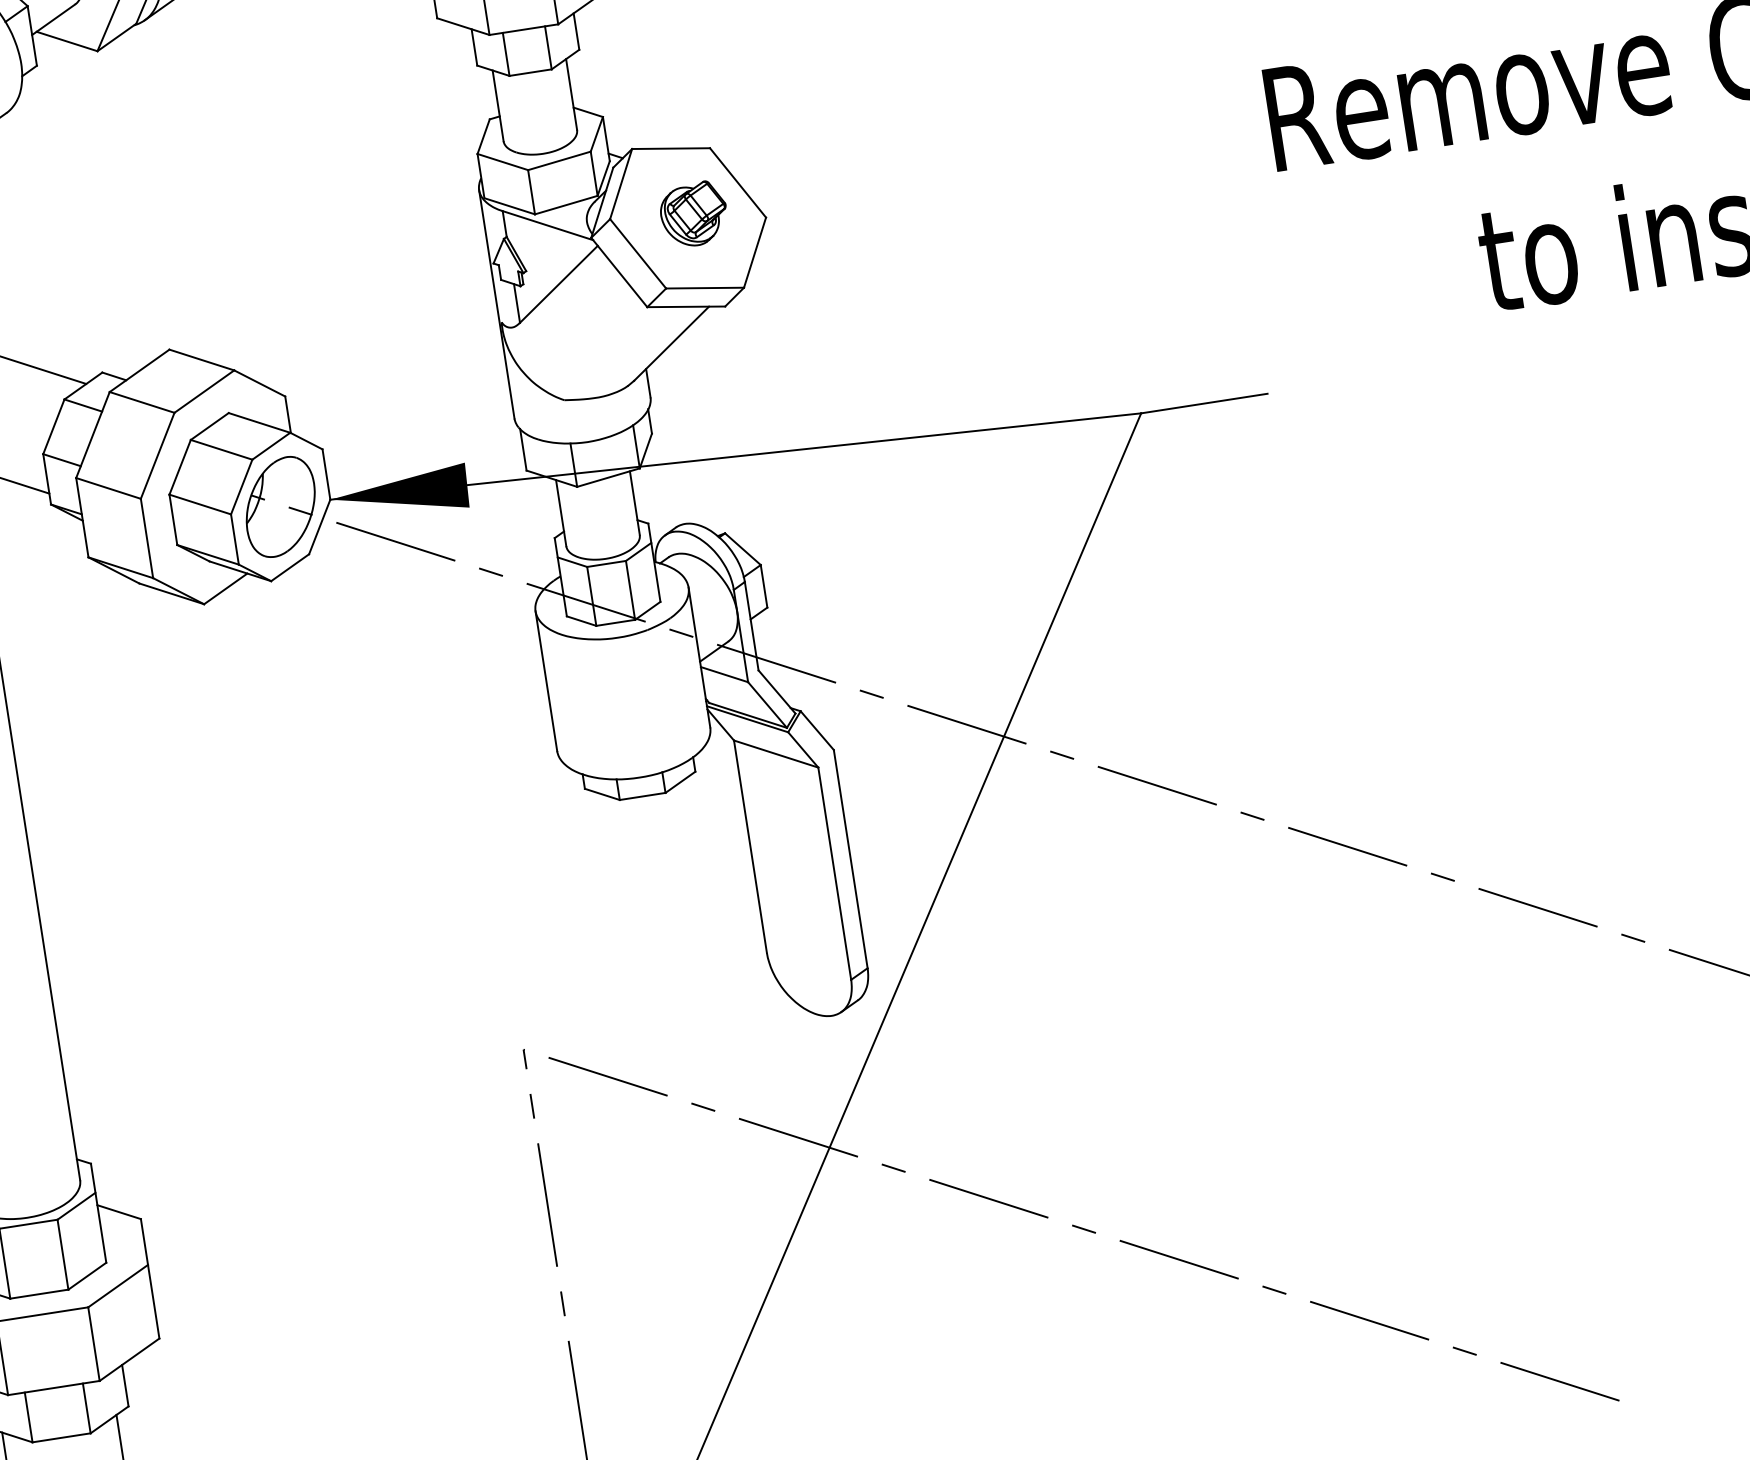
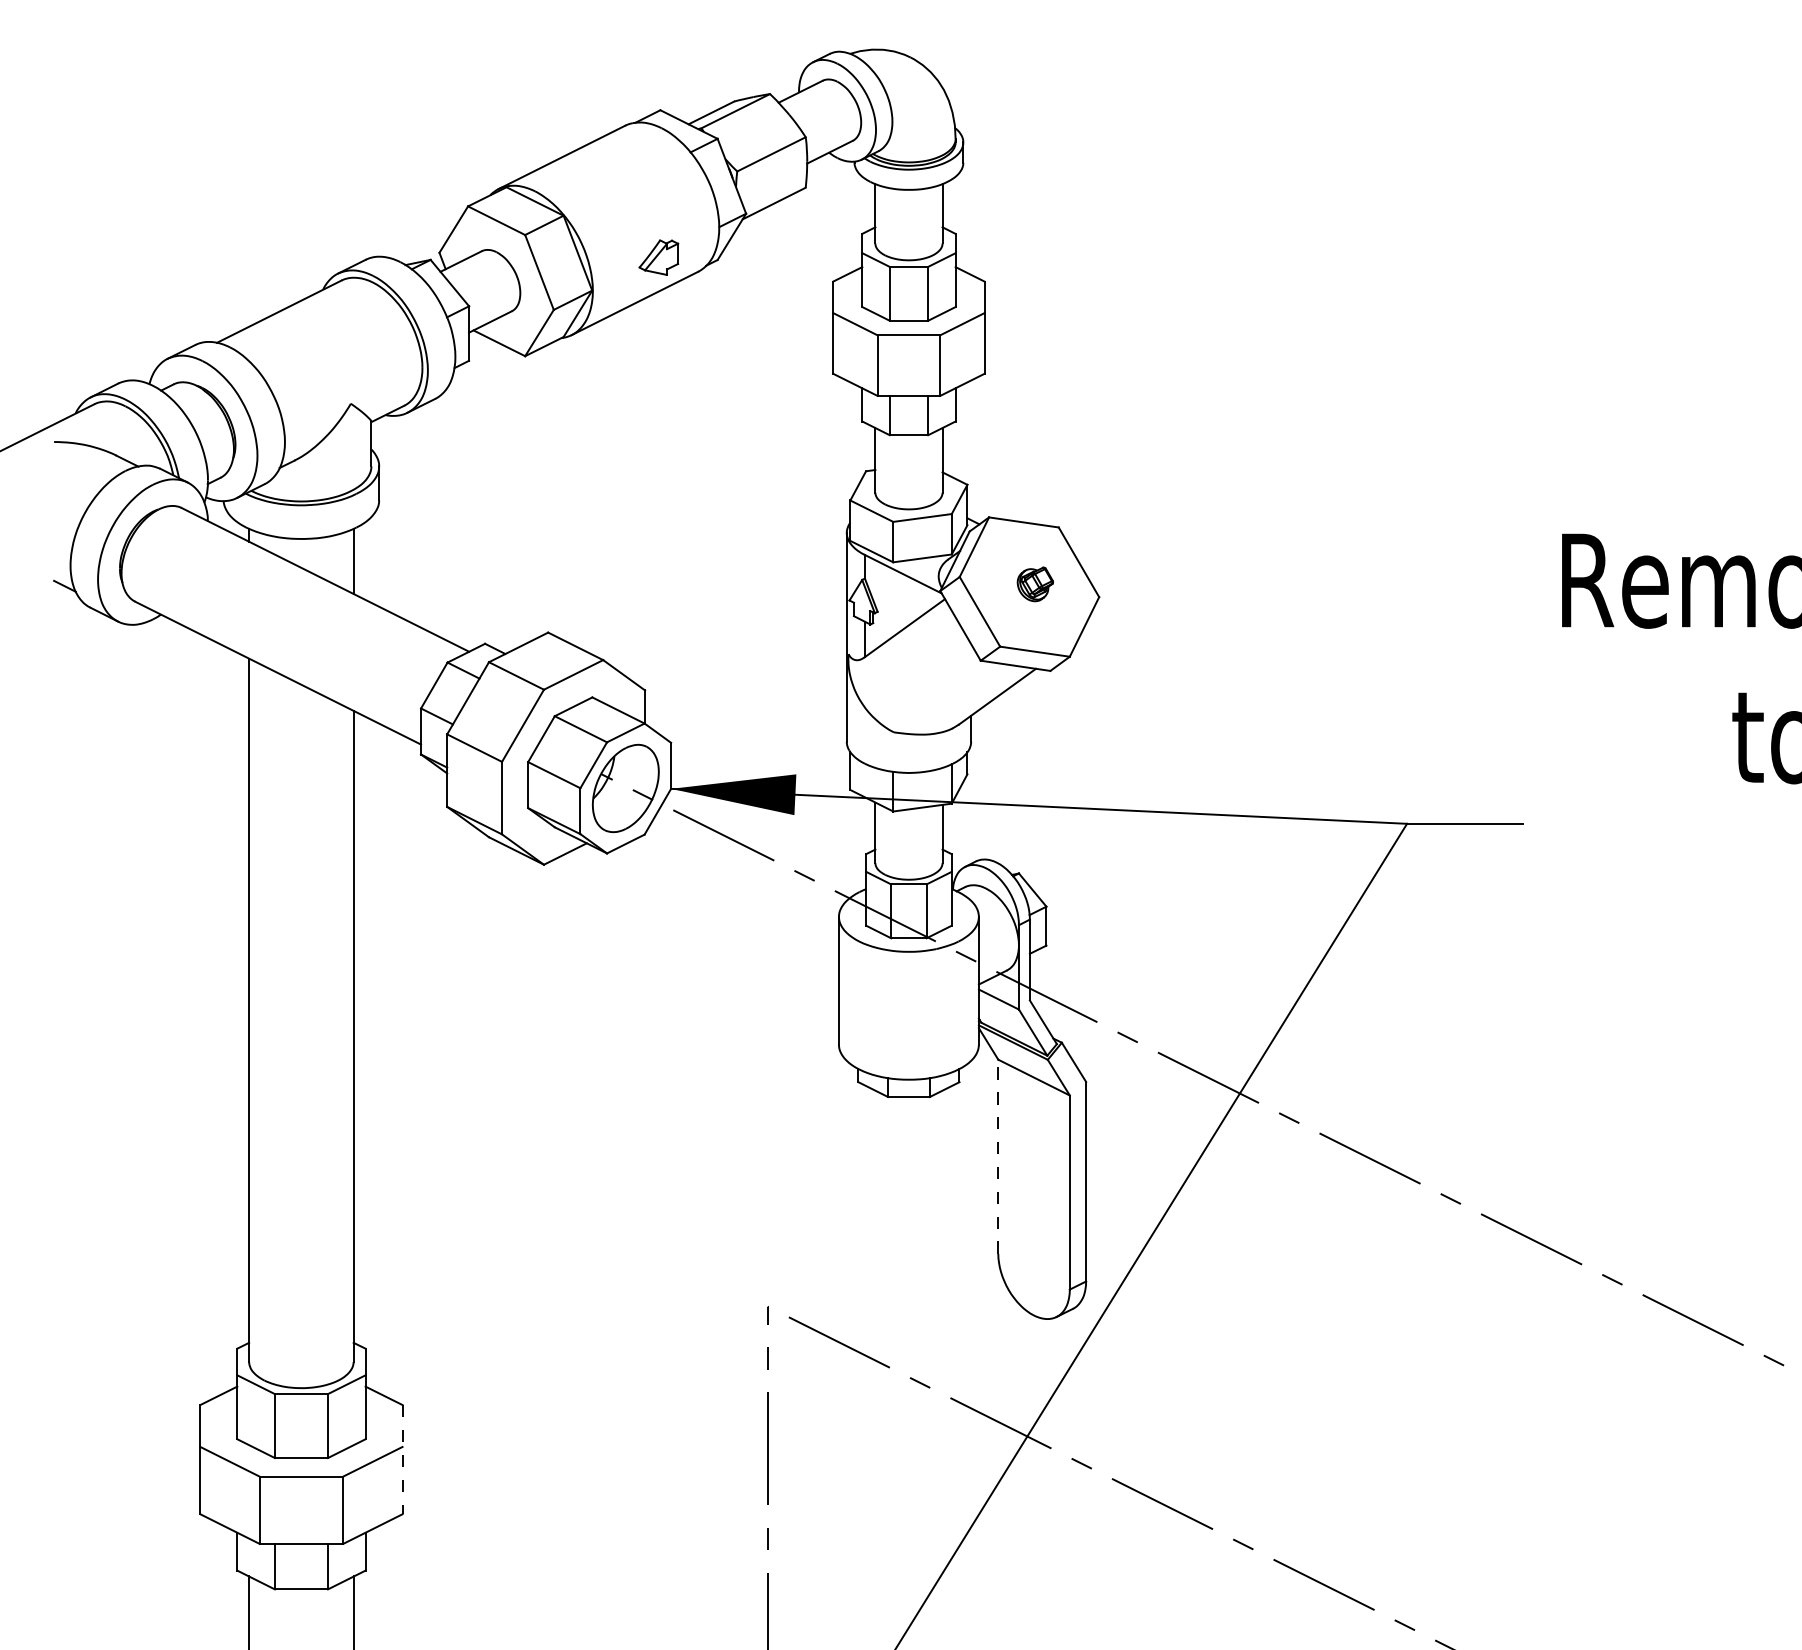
part: (694, 214) -> (1035, 584), size x0.6
line: (750, 846) -> (998, 1156), solid -> dashed
line: (150, 1278) -> (402, 1459), solid -> dashed

